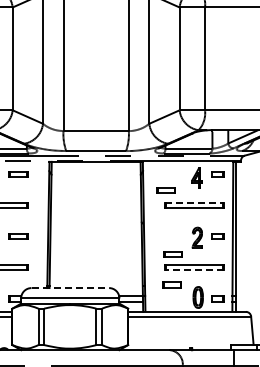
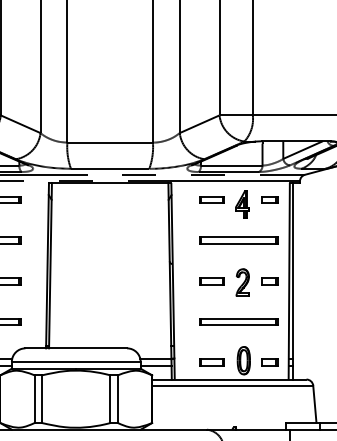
part: (165, 190) -> (211, 199), moved
line: (194, 203) -> (239, 237), dashed -> solid
part: (172, 254) -> (211, 280), moved
line: (194, 270) -> (239, 325), dashed -> solid
part: (171, 284) -> (211, 362), moved
line: (70, 288) -> (76, 348), dashed -> solid

